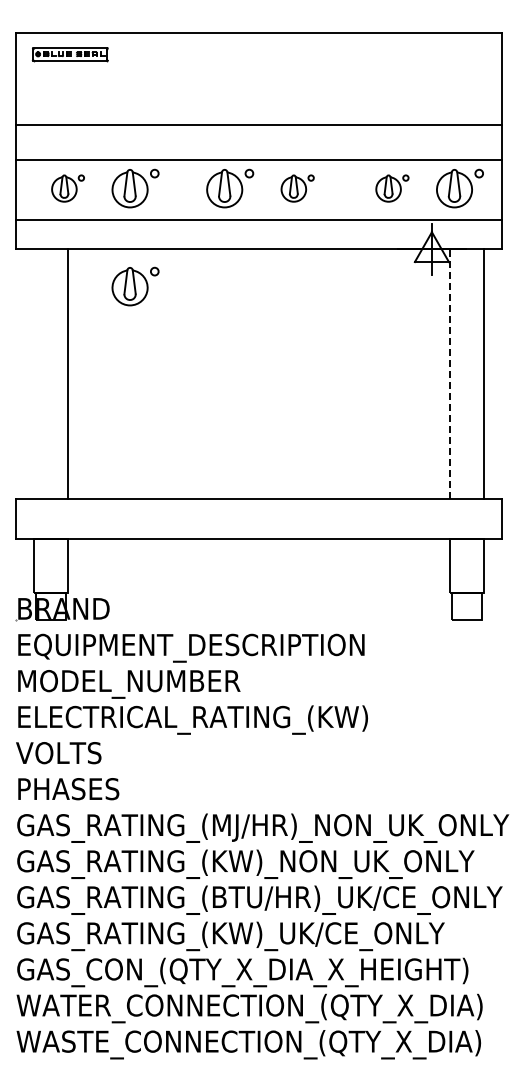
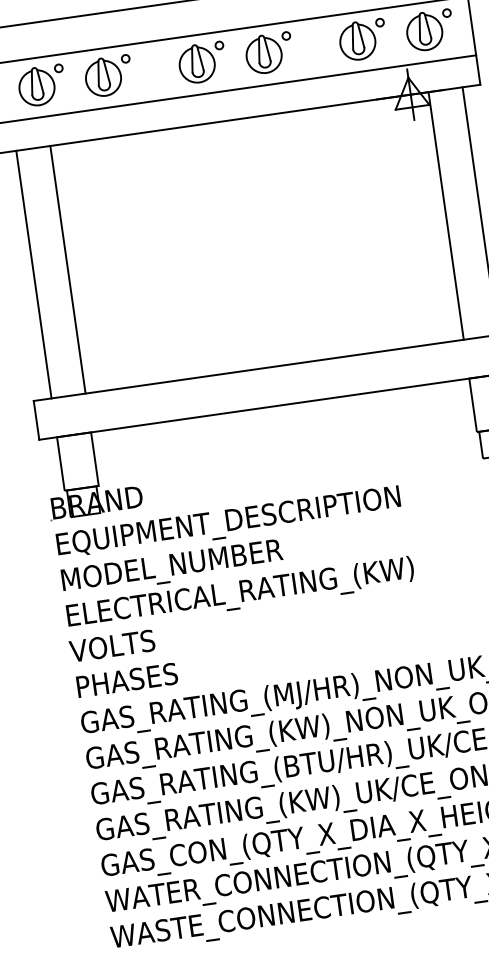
part: (67, 188) -> (41, 85), size x1.43
part: (297, 188) -> (269, 53), size x1.43
part: (392, 188) -> (363, 40), size x1.43
part: (135, 286) -> (122, 173), removed
line: (449, 373) -> (445, 215), dashed -> solid
line: (33, 374) -> (33, 274), added

